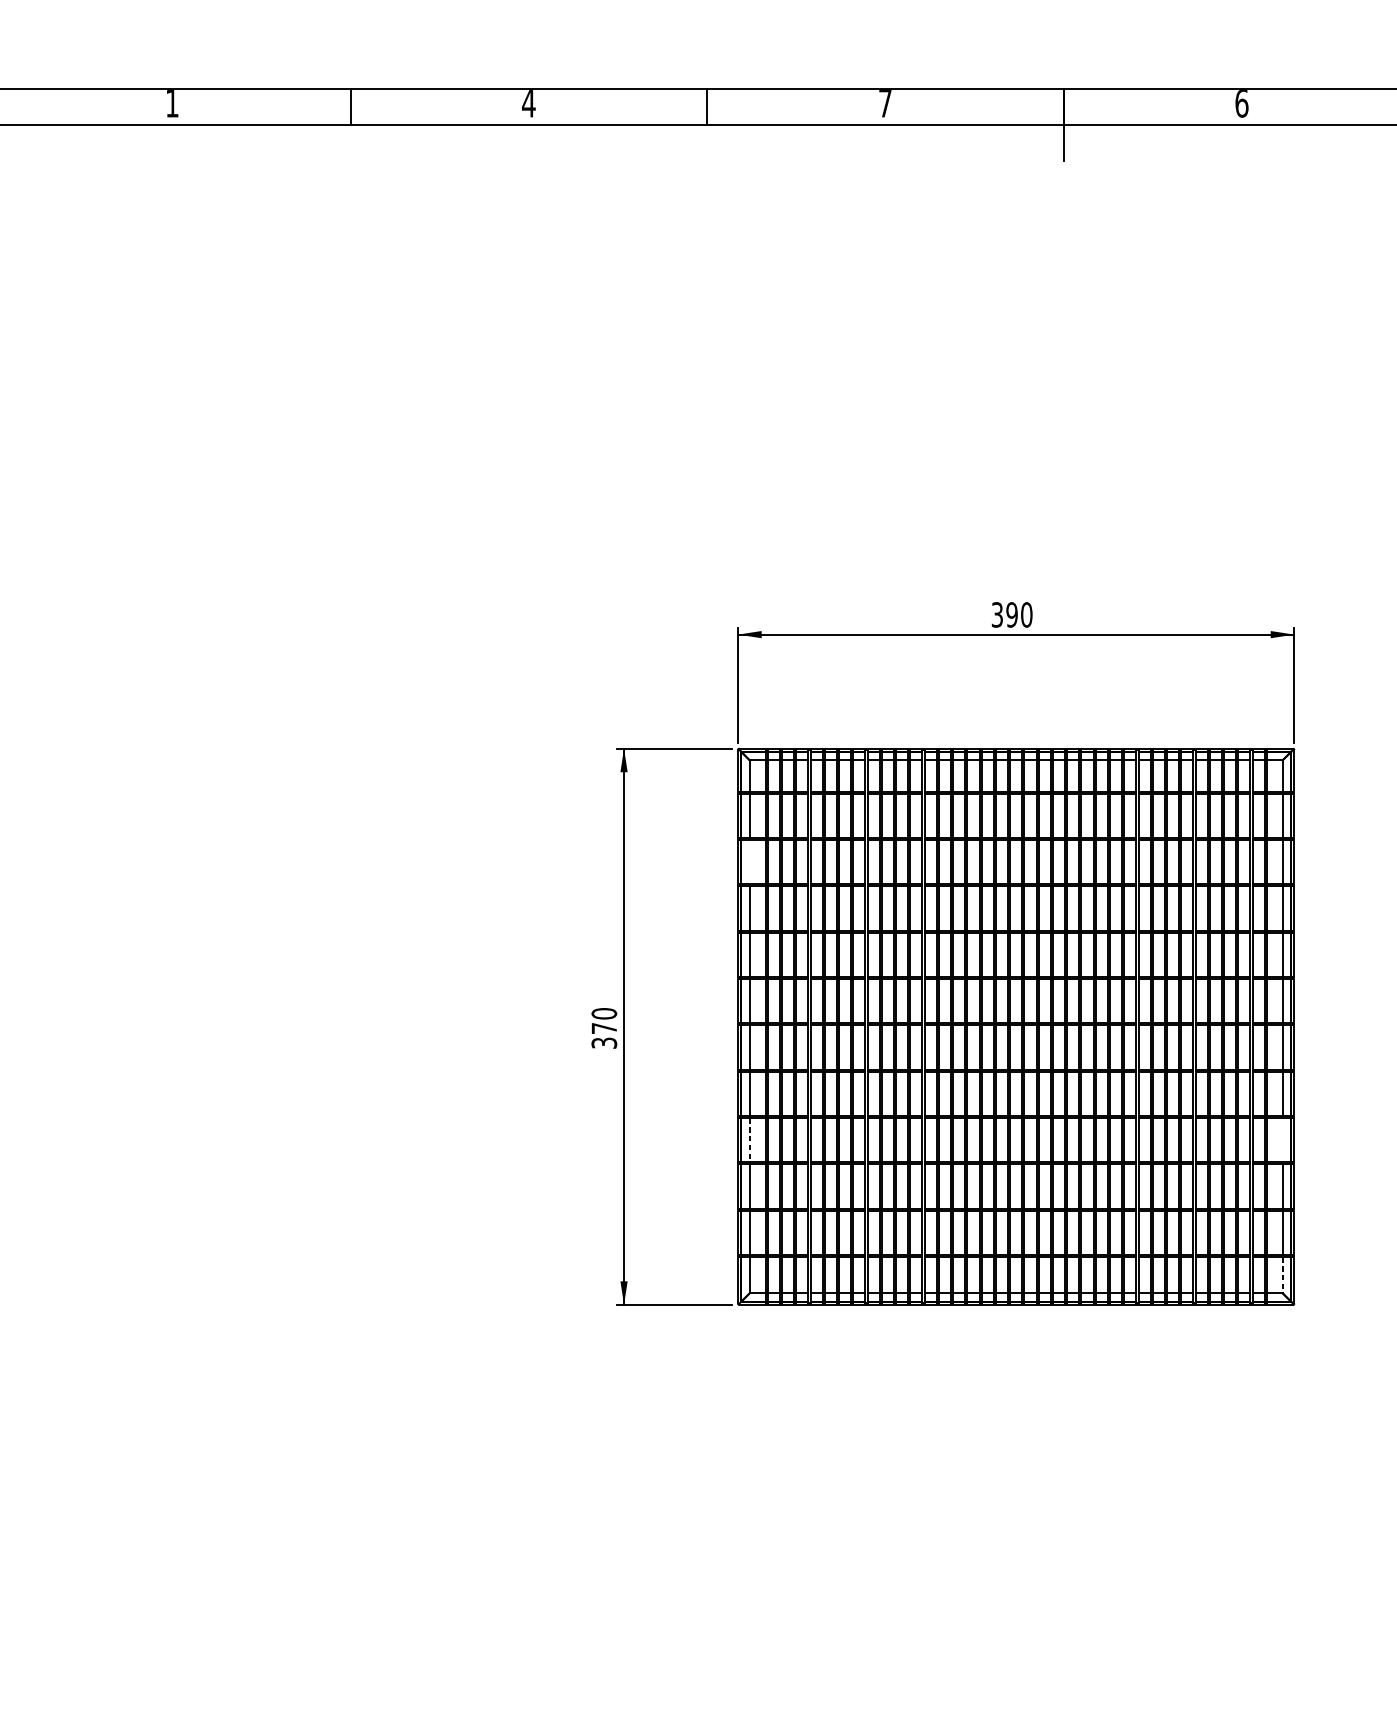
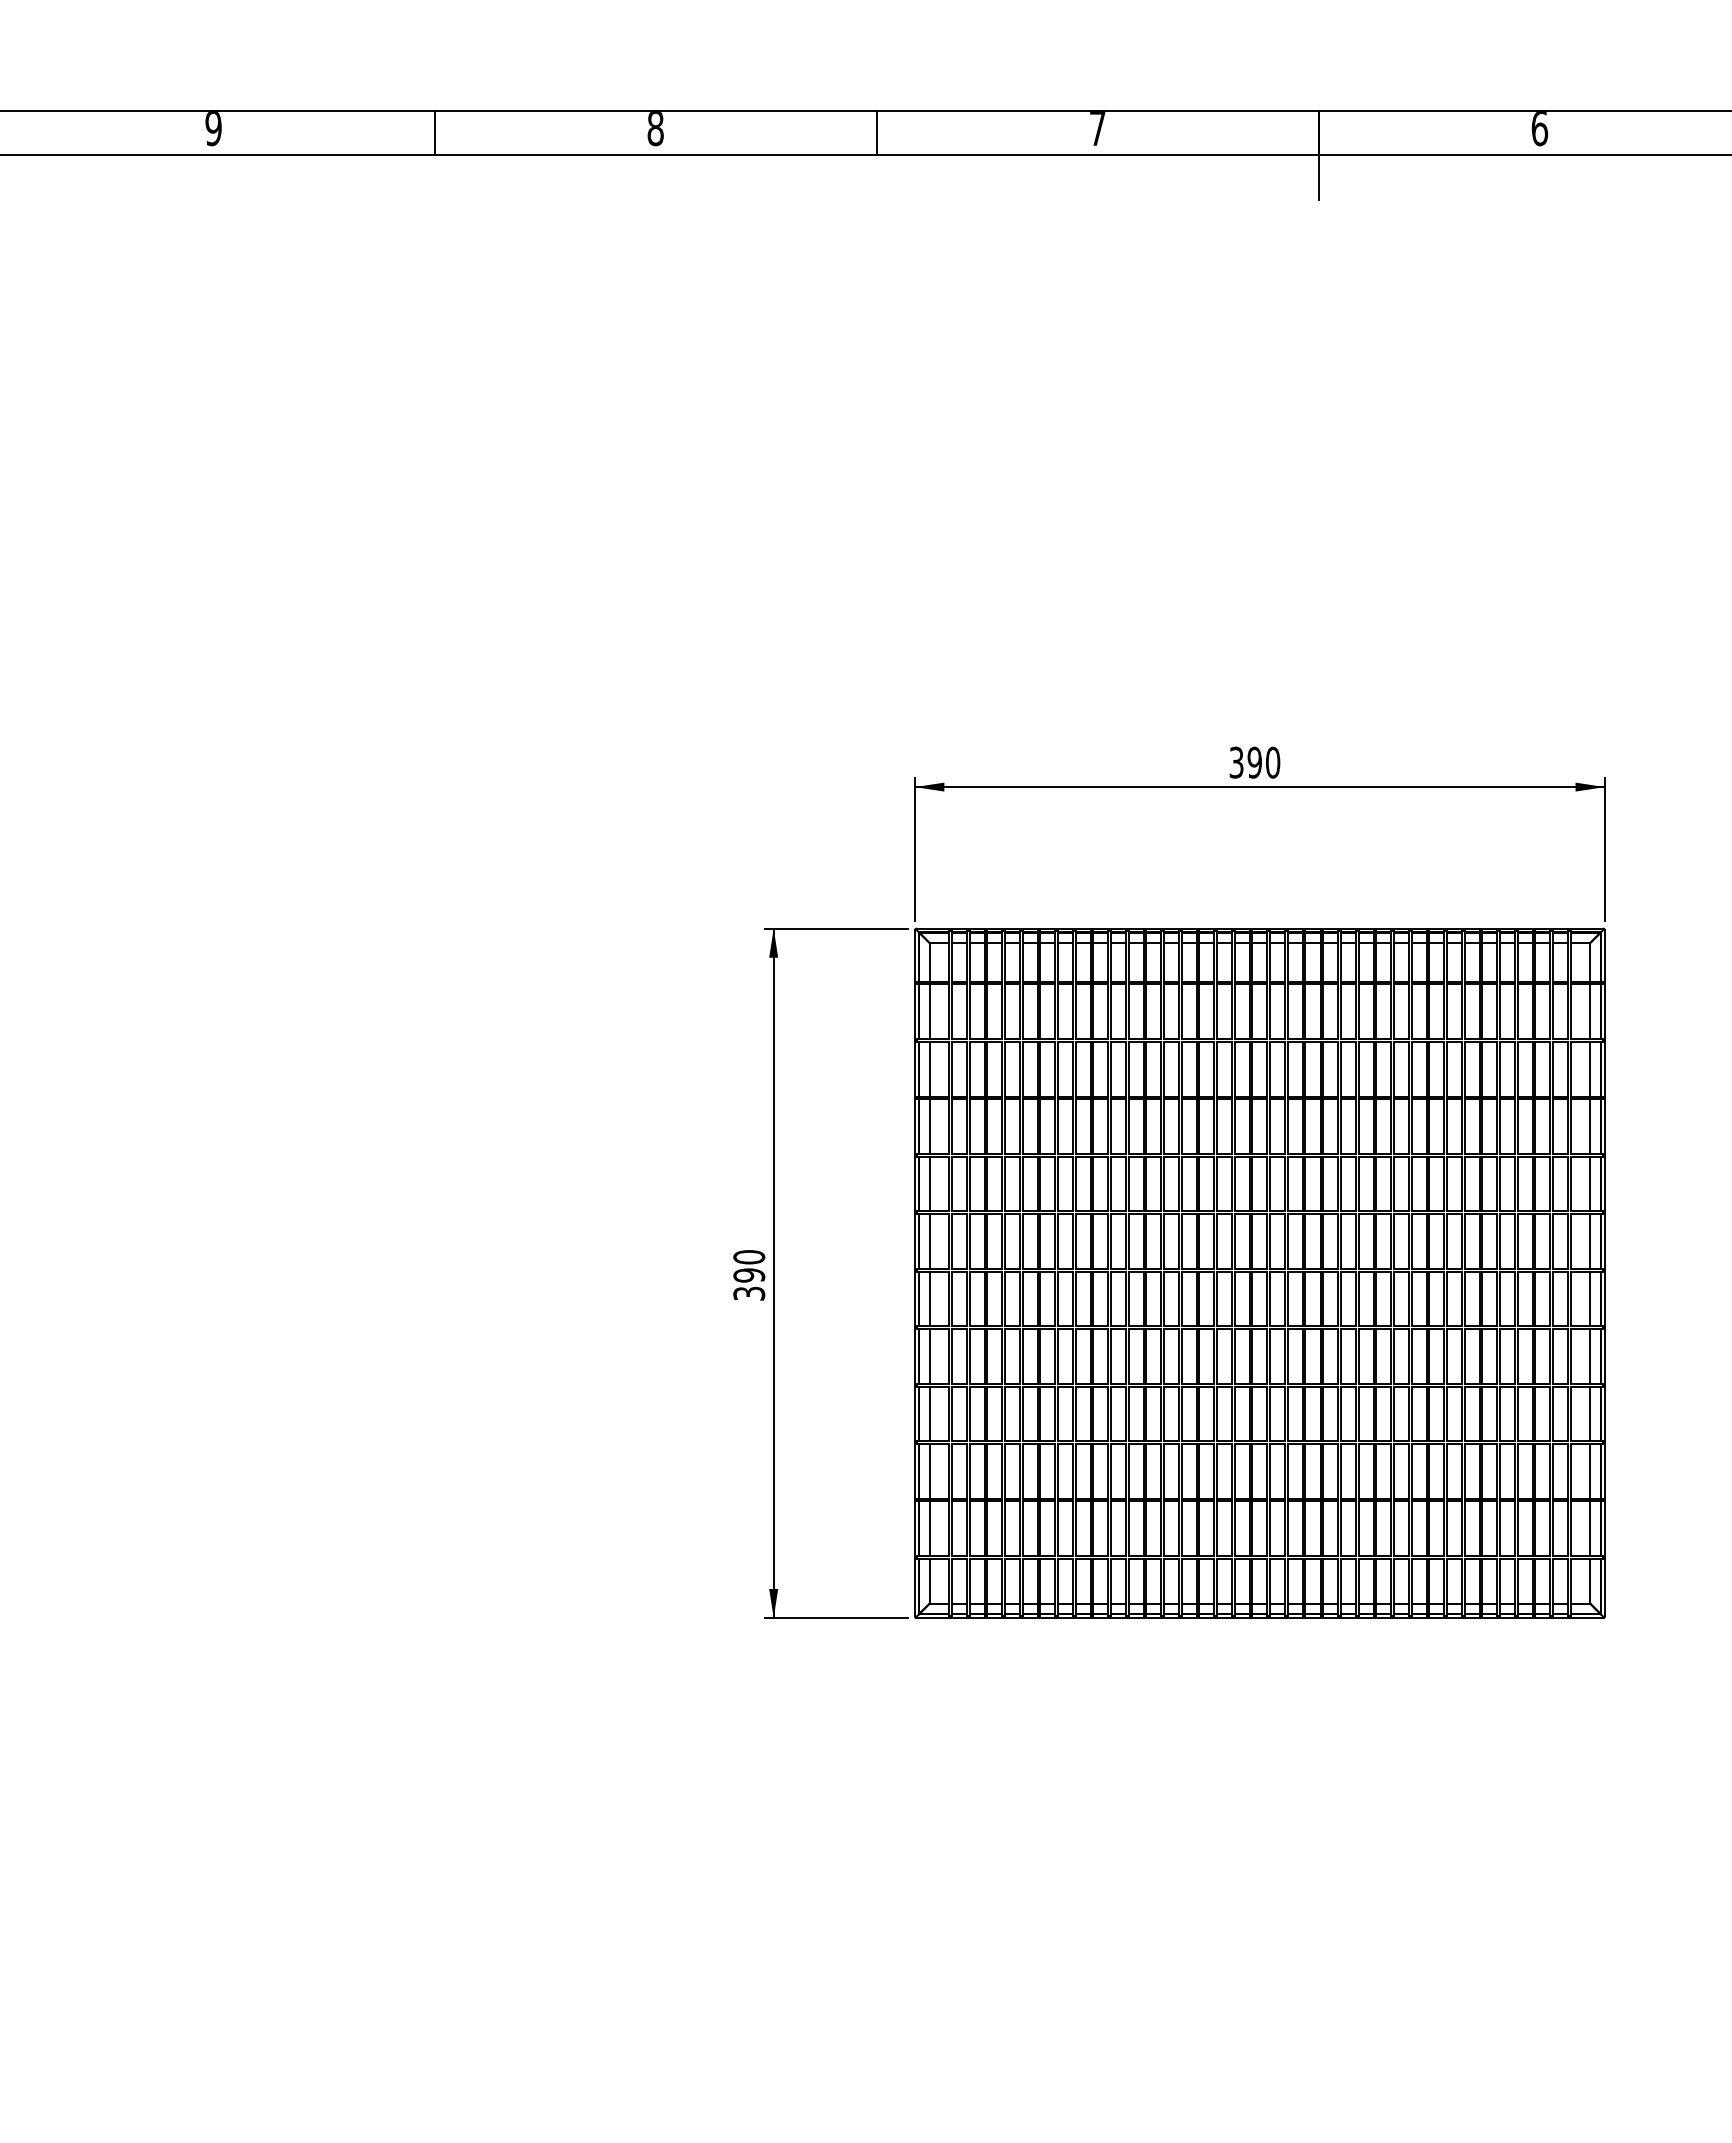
text: (172, 104) -> (213, 129), 1 -> 9
text: (528, 104) -> (655, 129), 4 -> 8
line: (749, 861) -> (929, 1068), added
text: (604, 1028) -> (749, 1275), 370 -> 390
line: (1282, 1139) -> (1590, 1413), added
line: (749, 1140) -> (929, 1414), dashed -> solid
line: (1282, 1275) -> (1590, 1581), dashed -> solid

